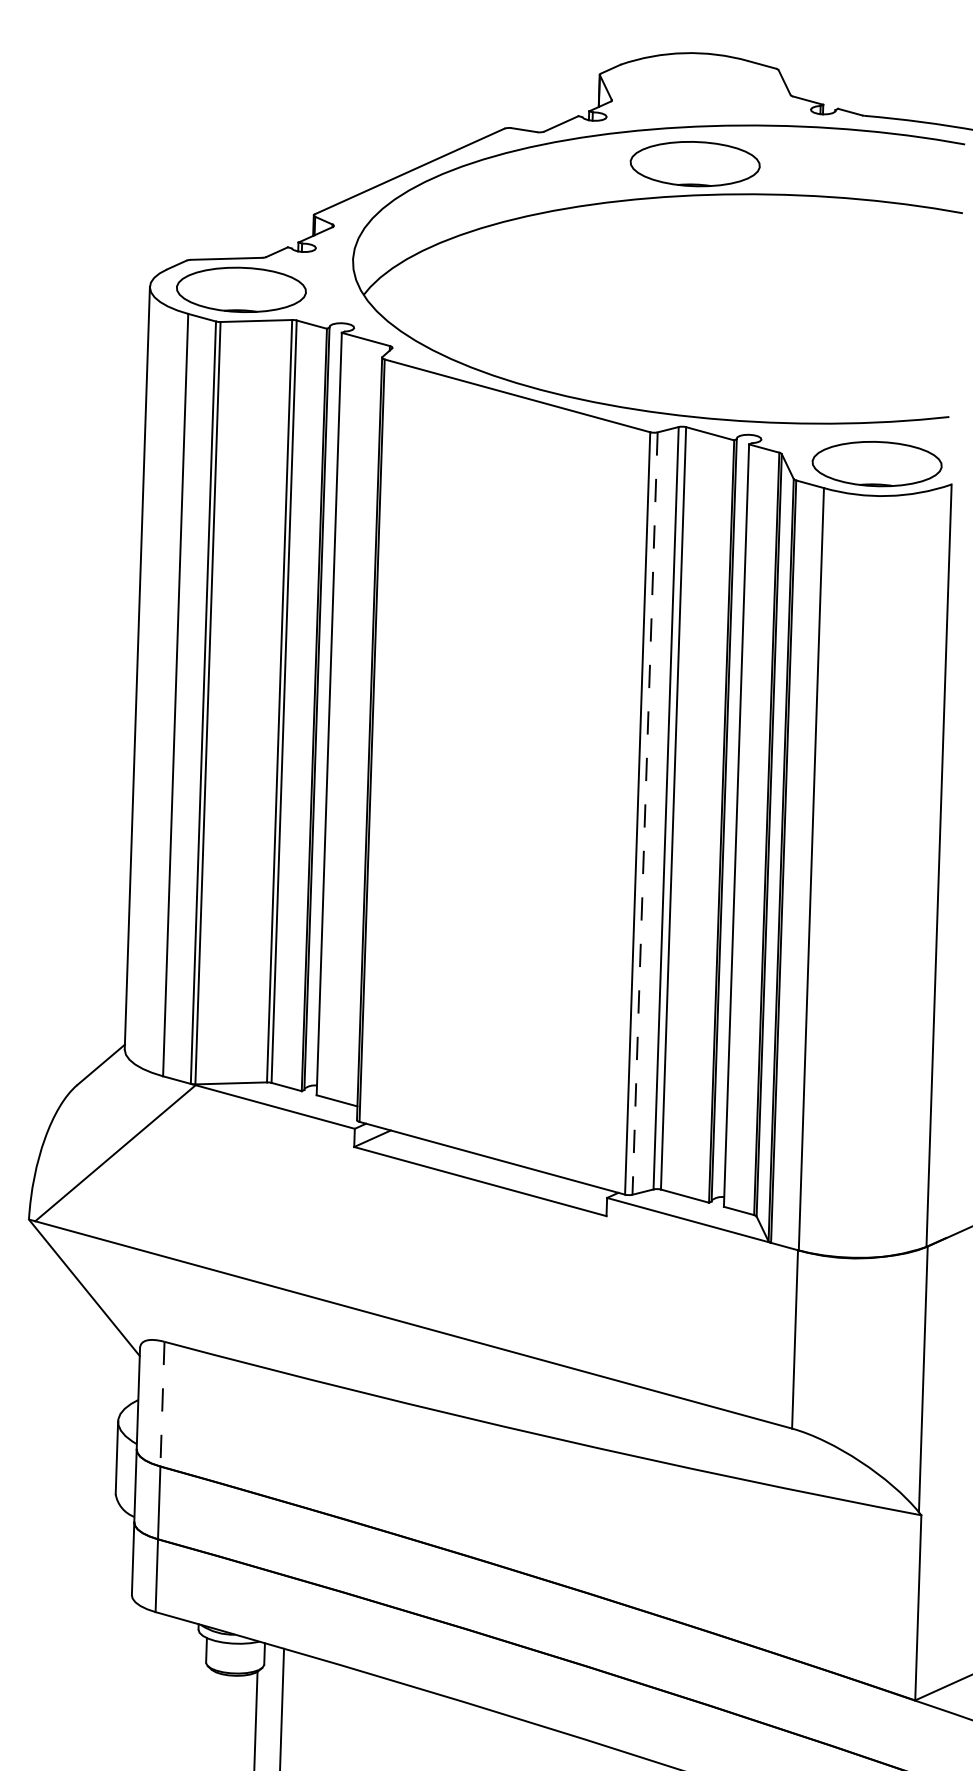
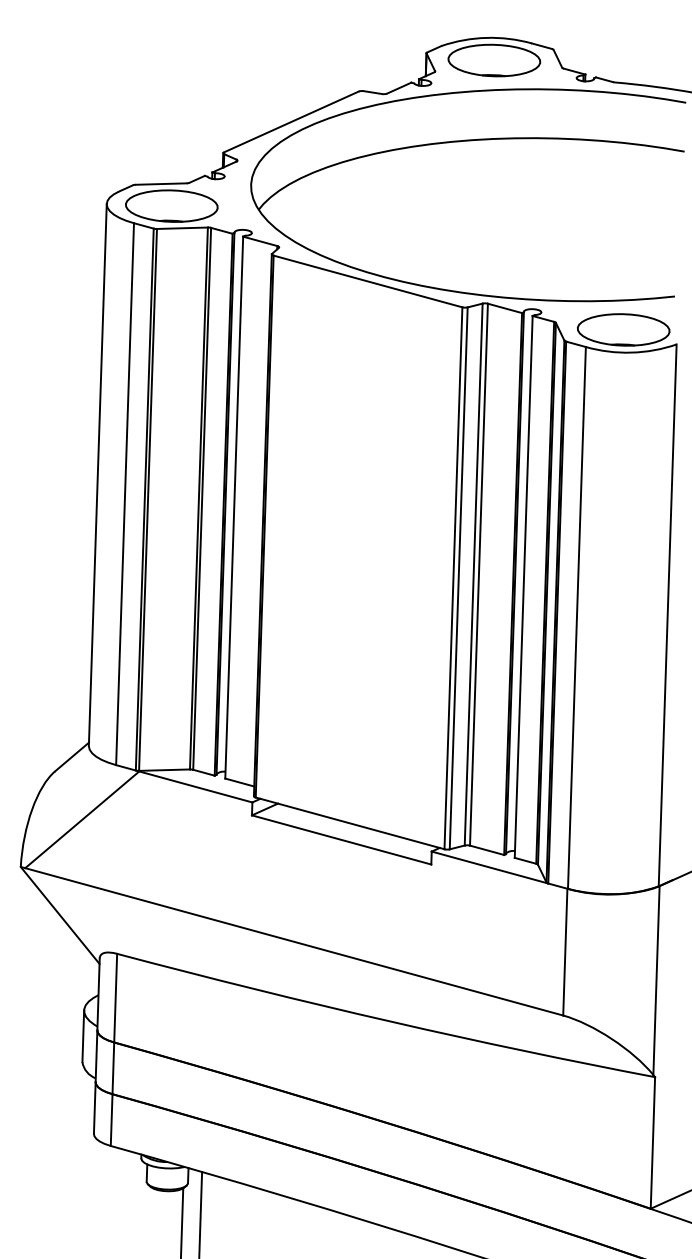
part: (694, 164) -> (493, 60), moved
line: (645, 814) -> (459, 579), dashed -> solid
line: (162, 1404) -> (115, 998), dashed -> solid

